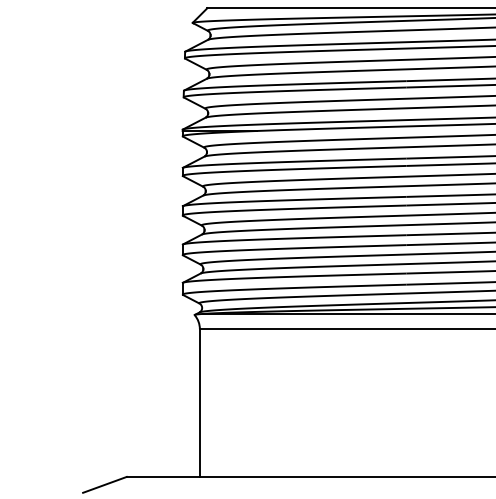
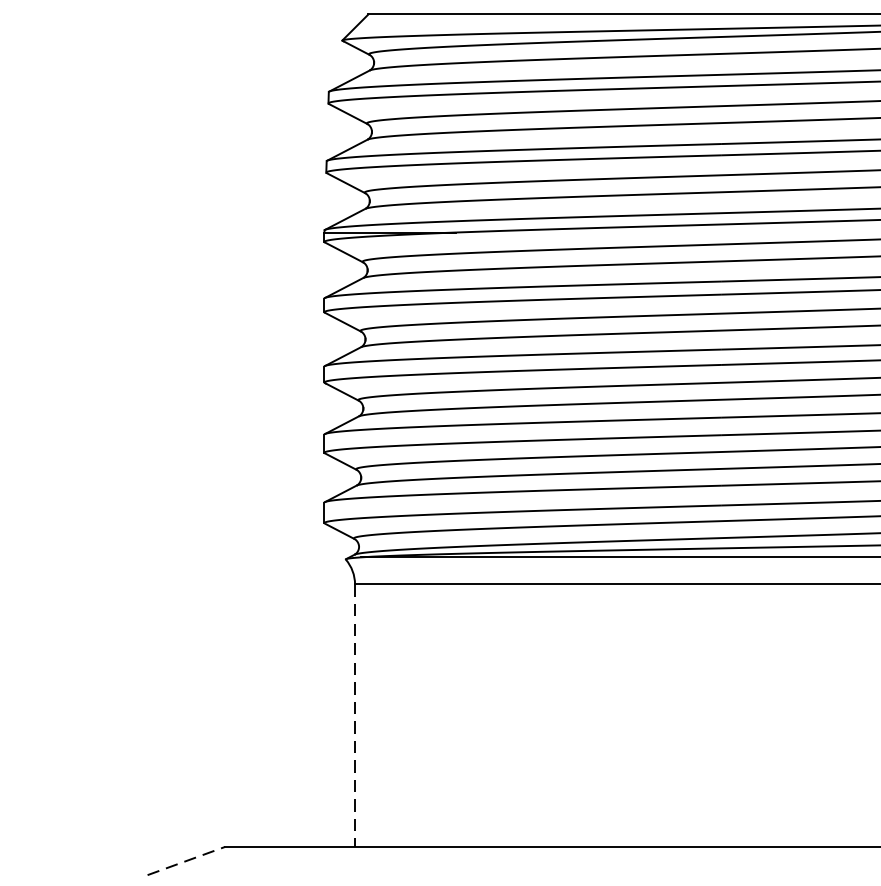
line: (199, 403) -> (354, 716), solid -> dashed
line: (105, 484) -> (187, 860), solid -> dashed

